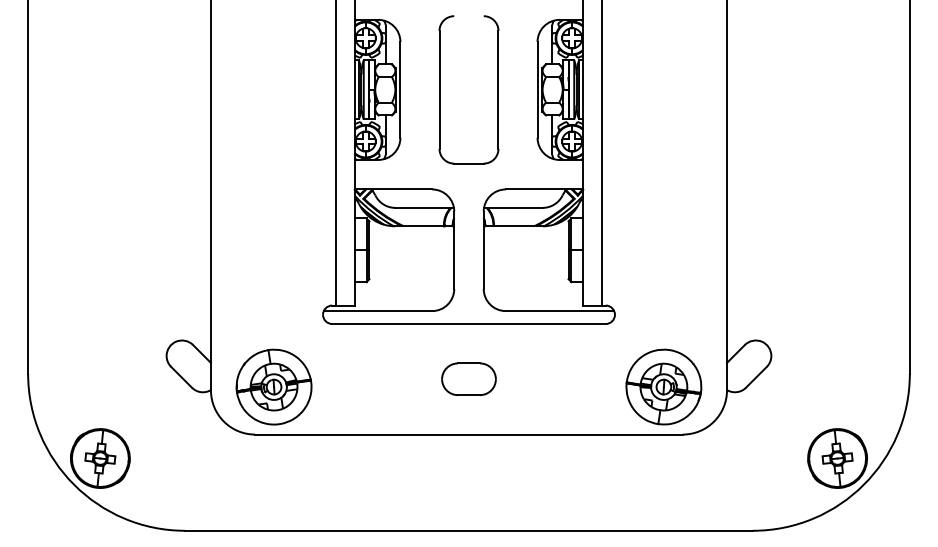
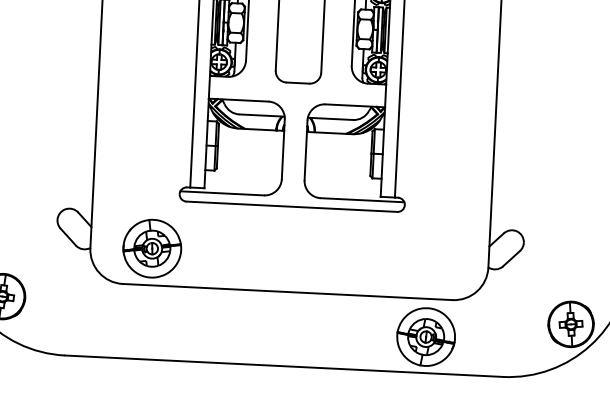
part: (468, 378) -> (289, 248), removed
part: (273, 386) -> (151, 248), moved
part: (663, 386) -> (425, 336), moved

